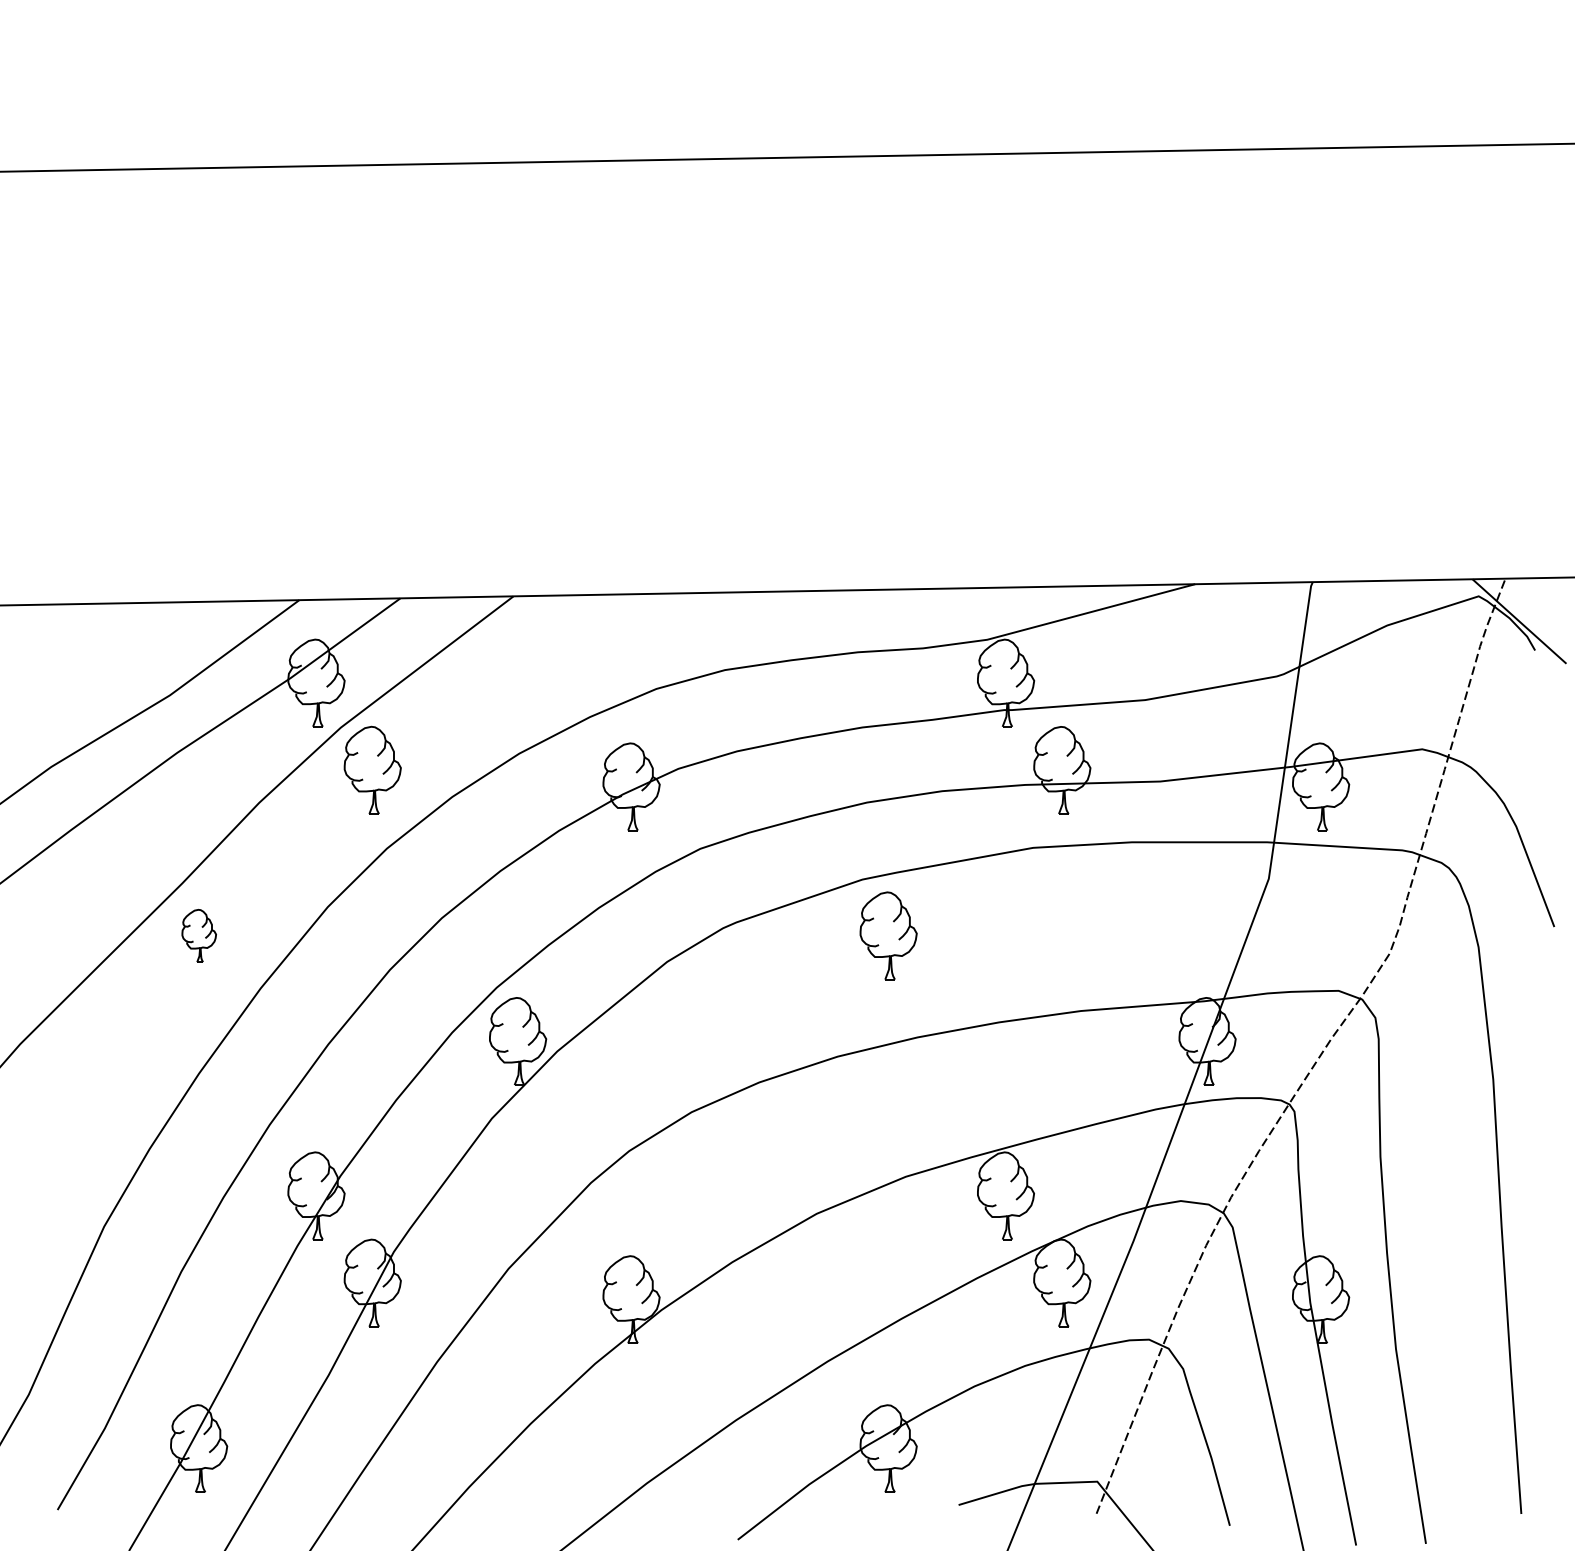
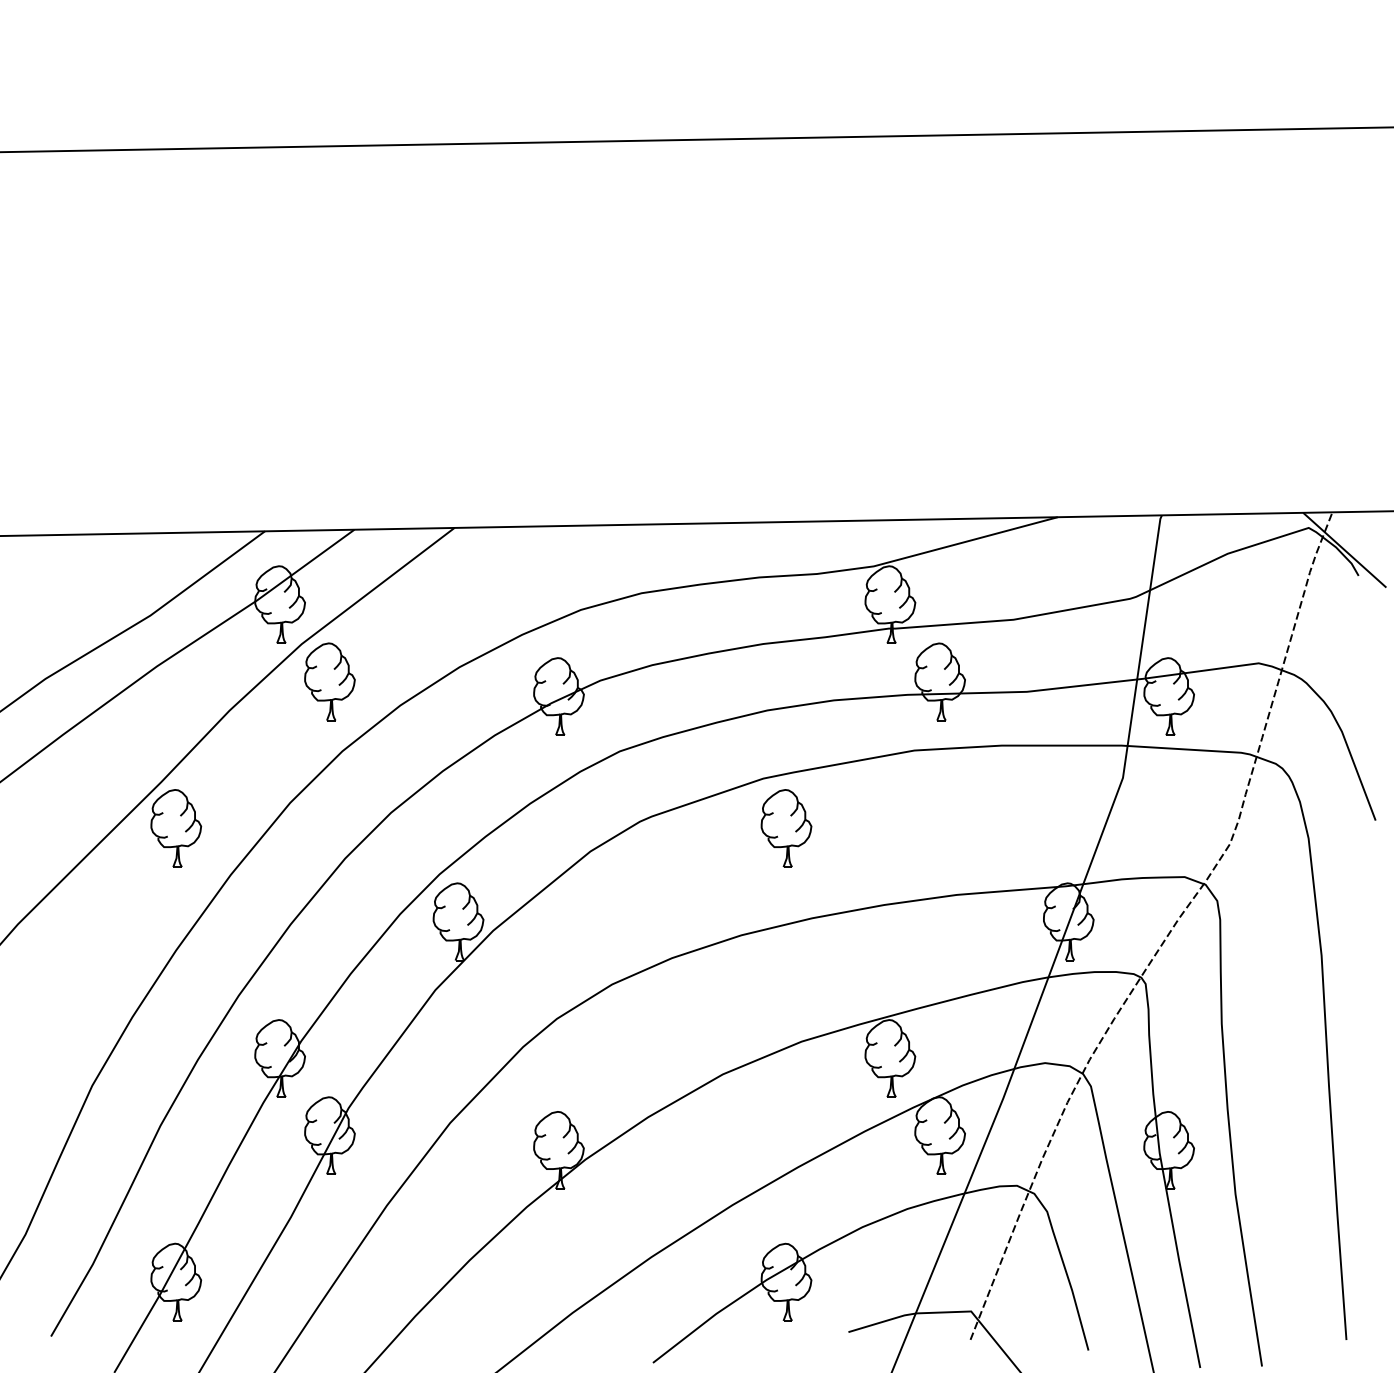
part: (199, 935) -> (176, 828), size x1.67

